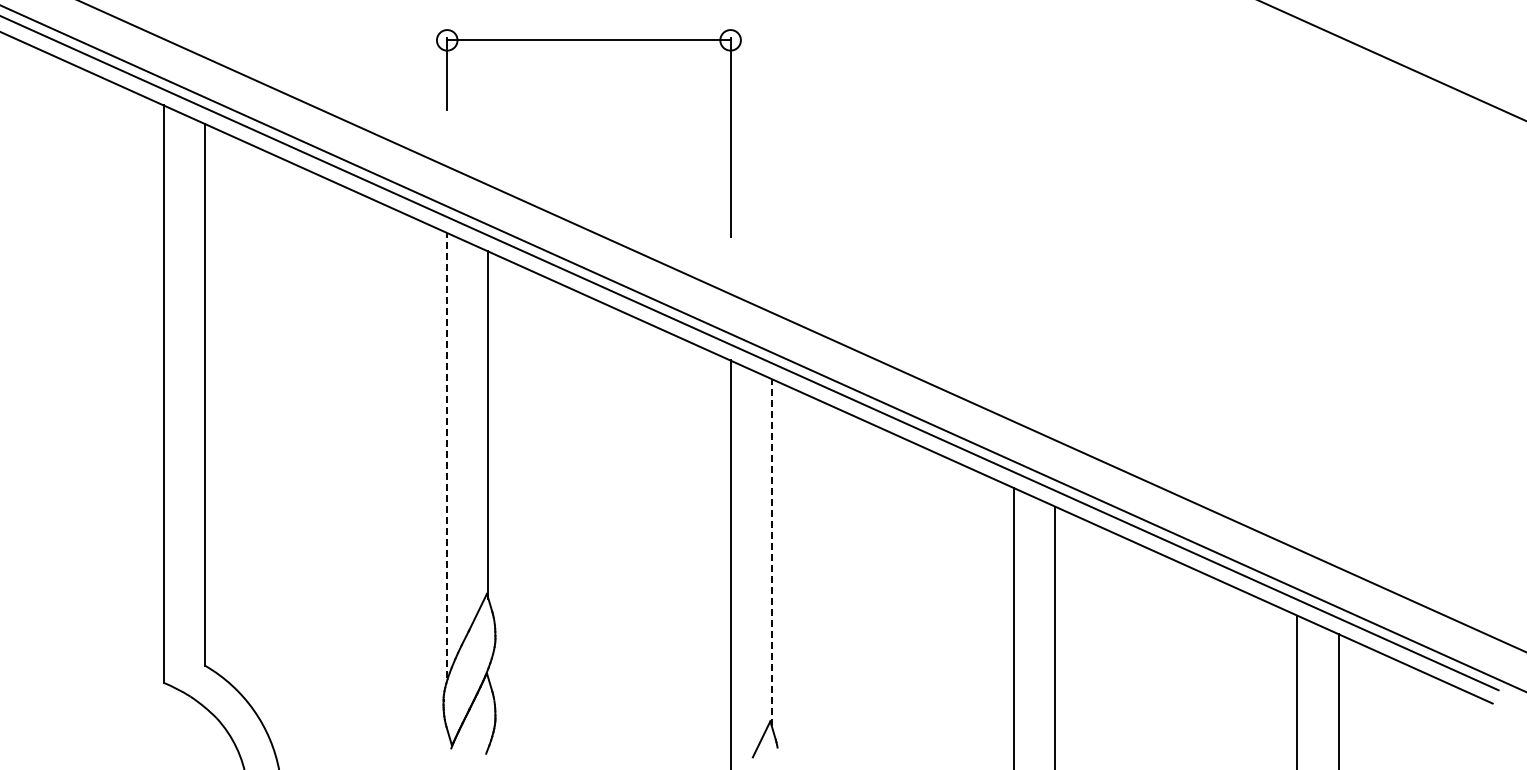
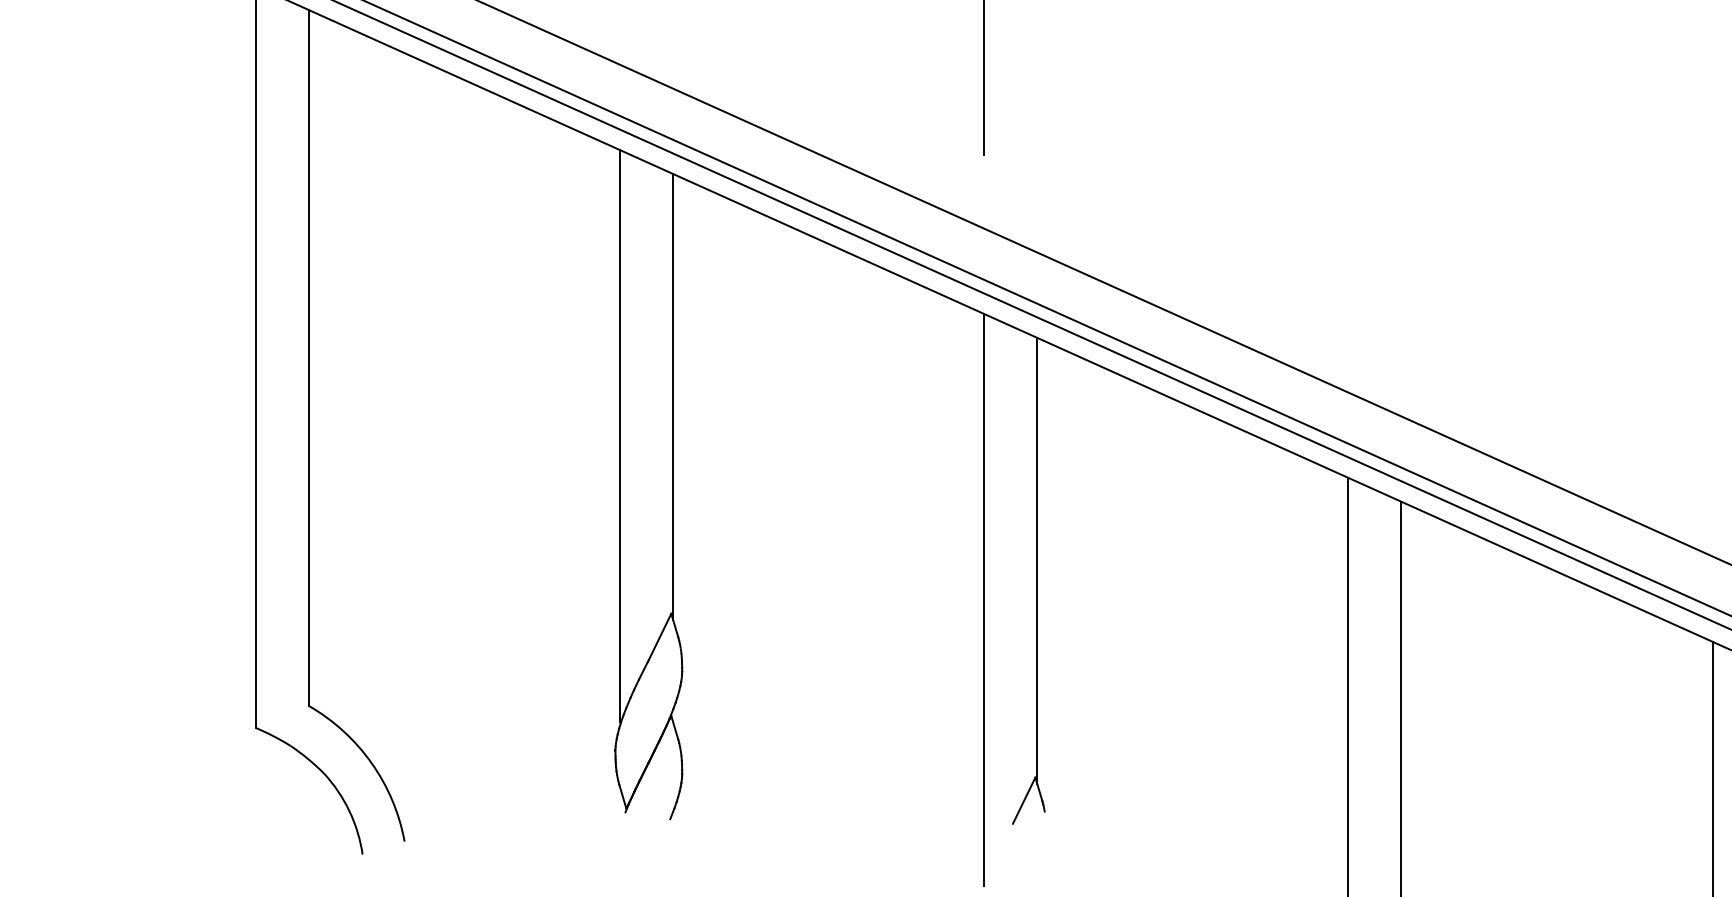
line: (447, 455) -> (620, 435), dashed -> solid
line: (771, 552) -> (1036, 560), dashed -> solid

